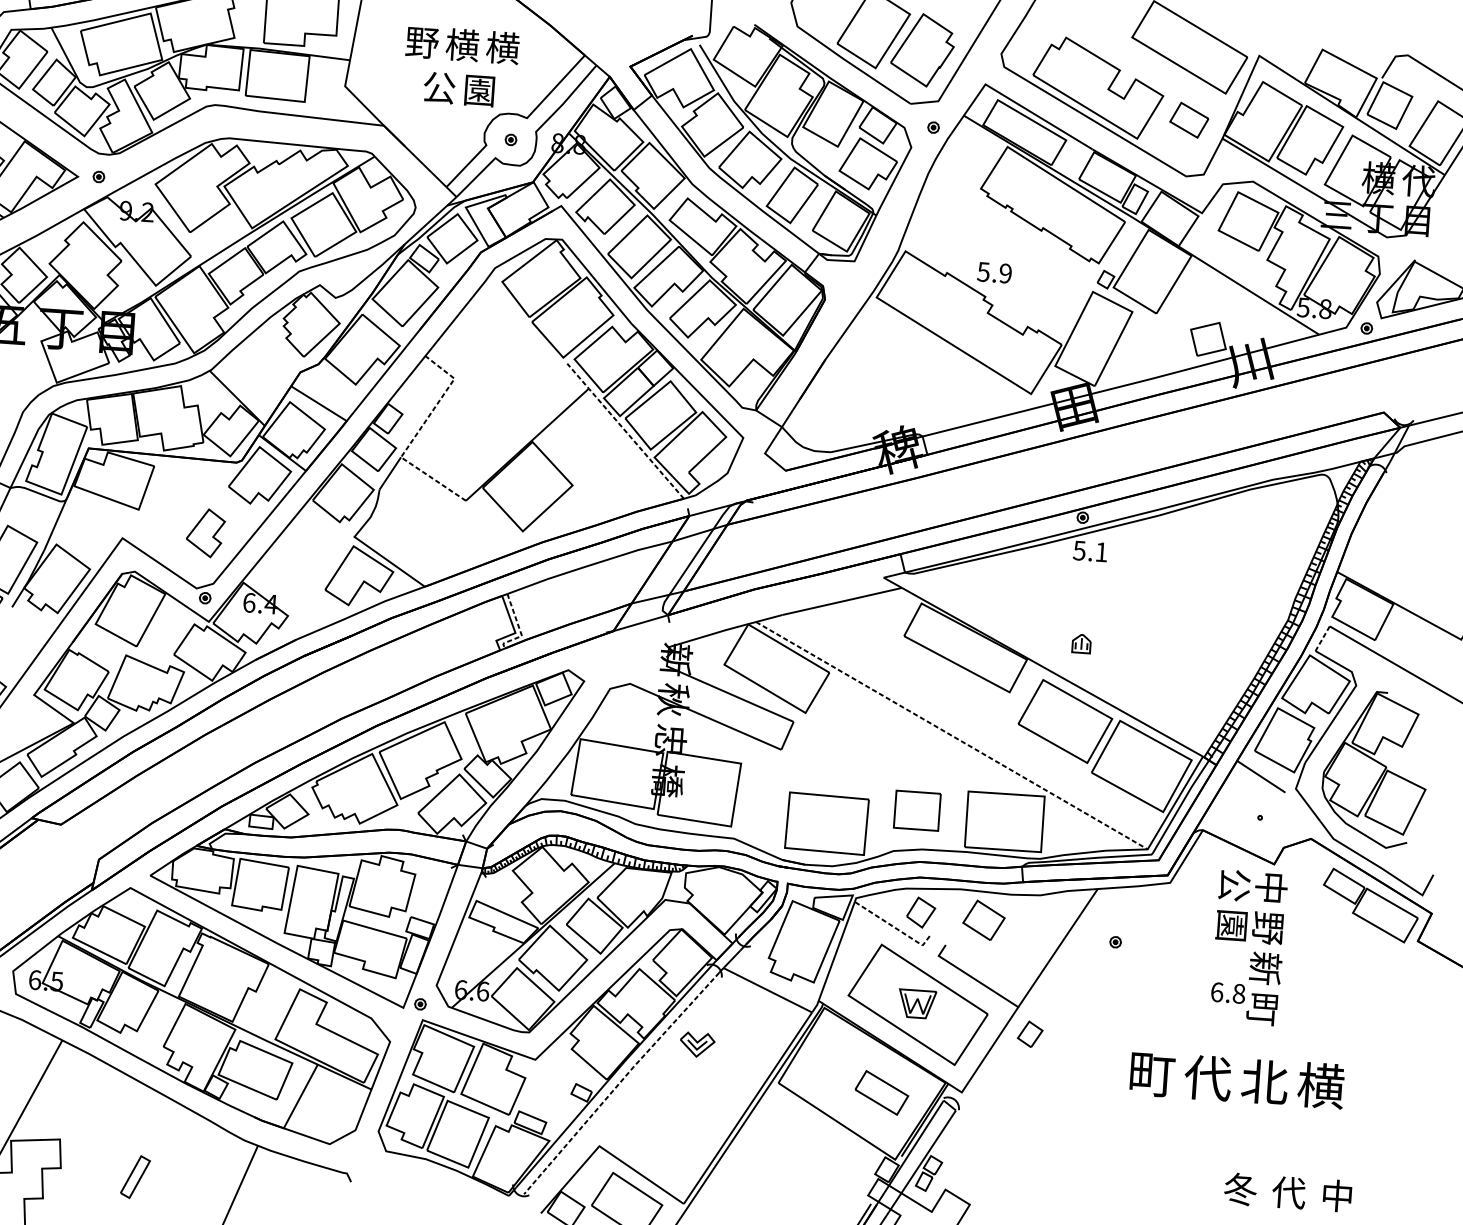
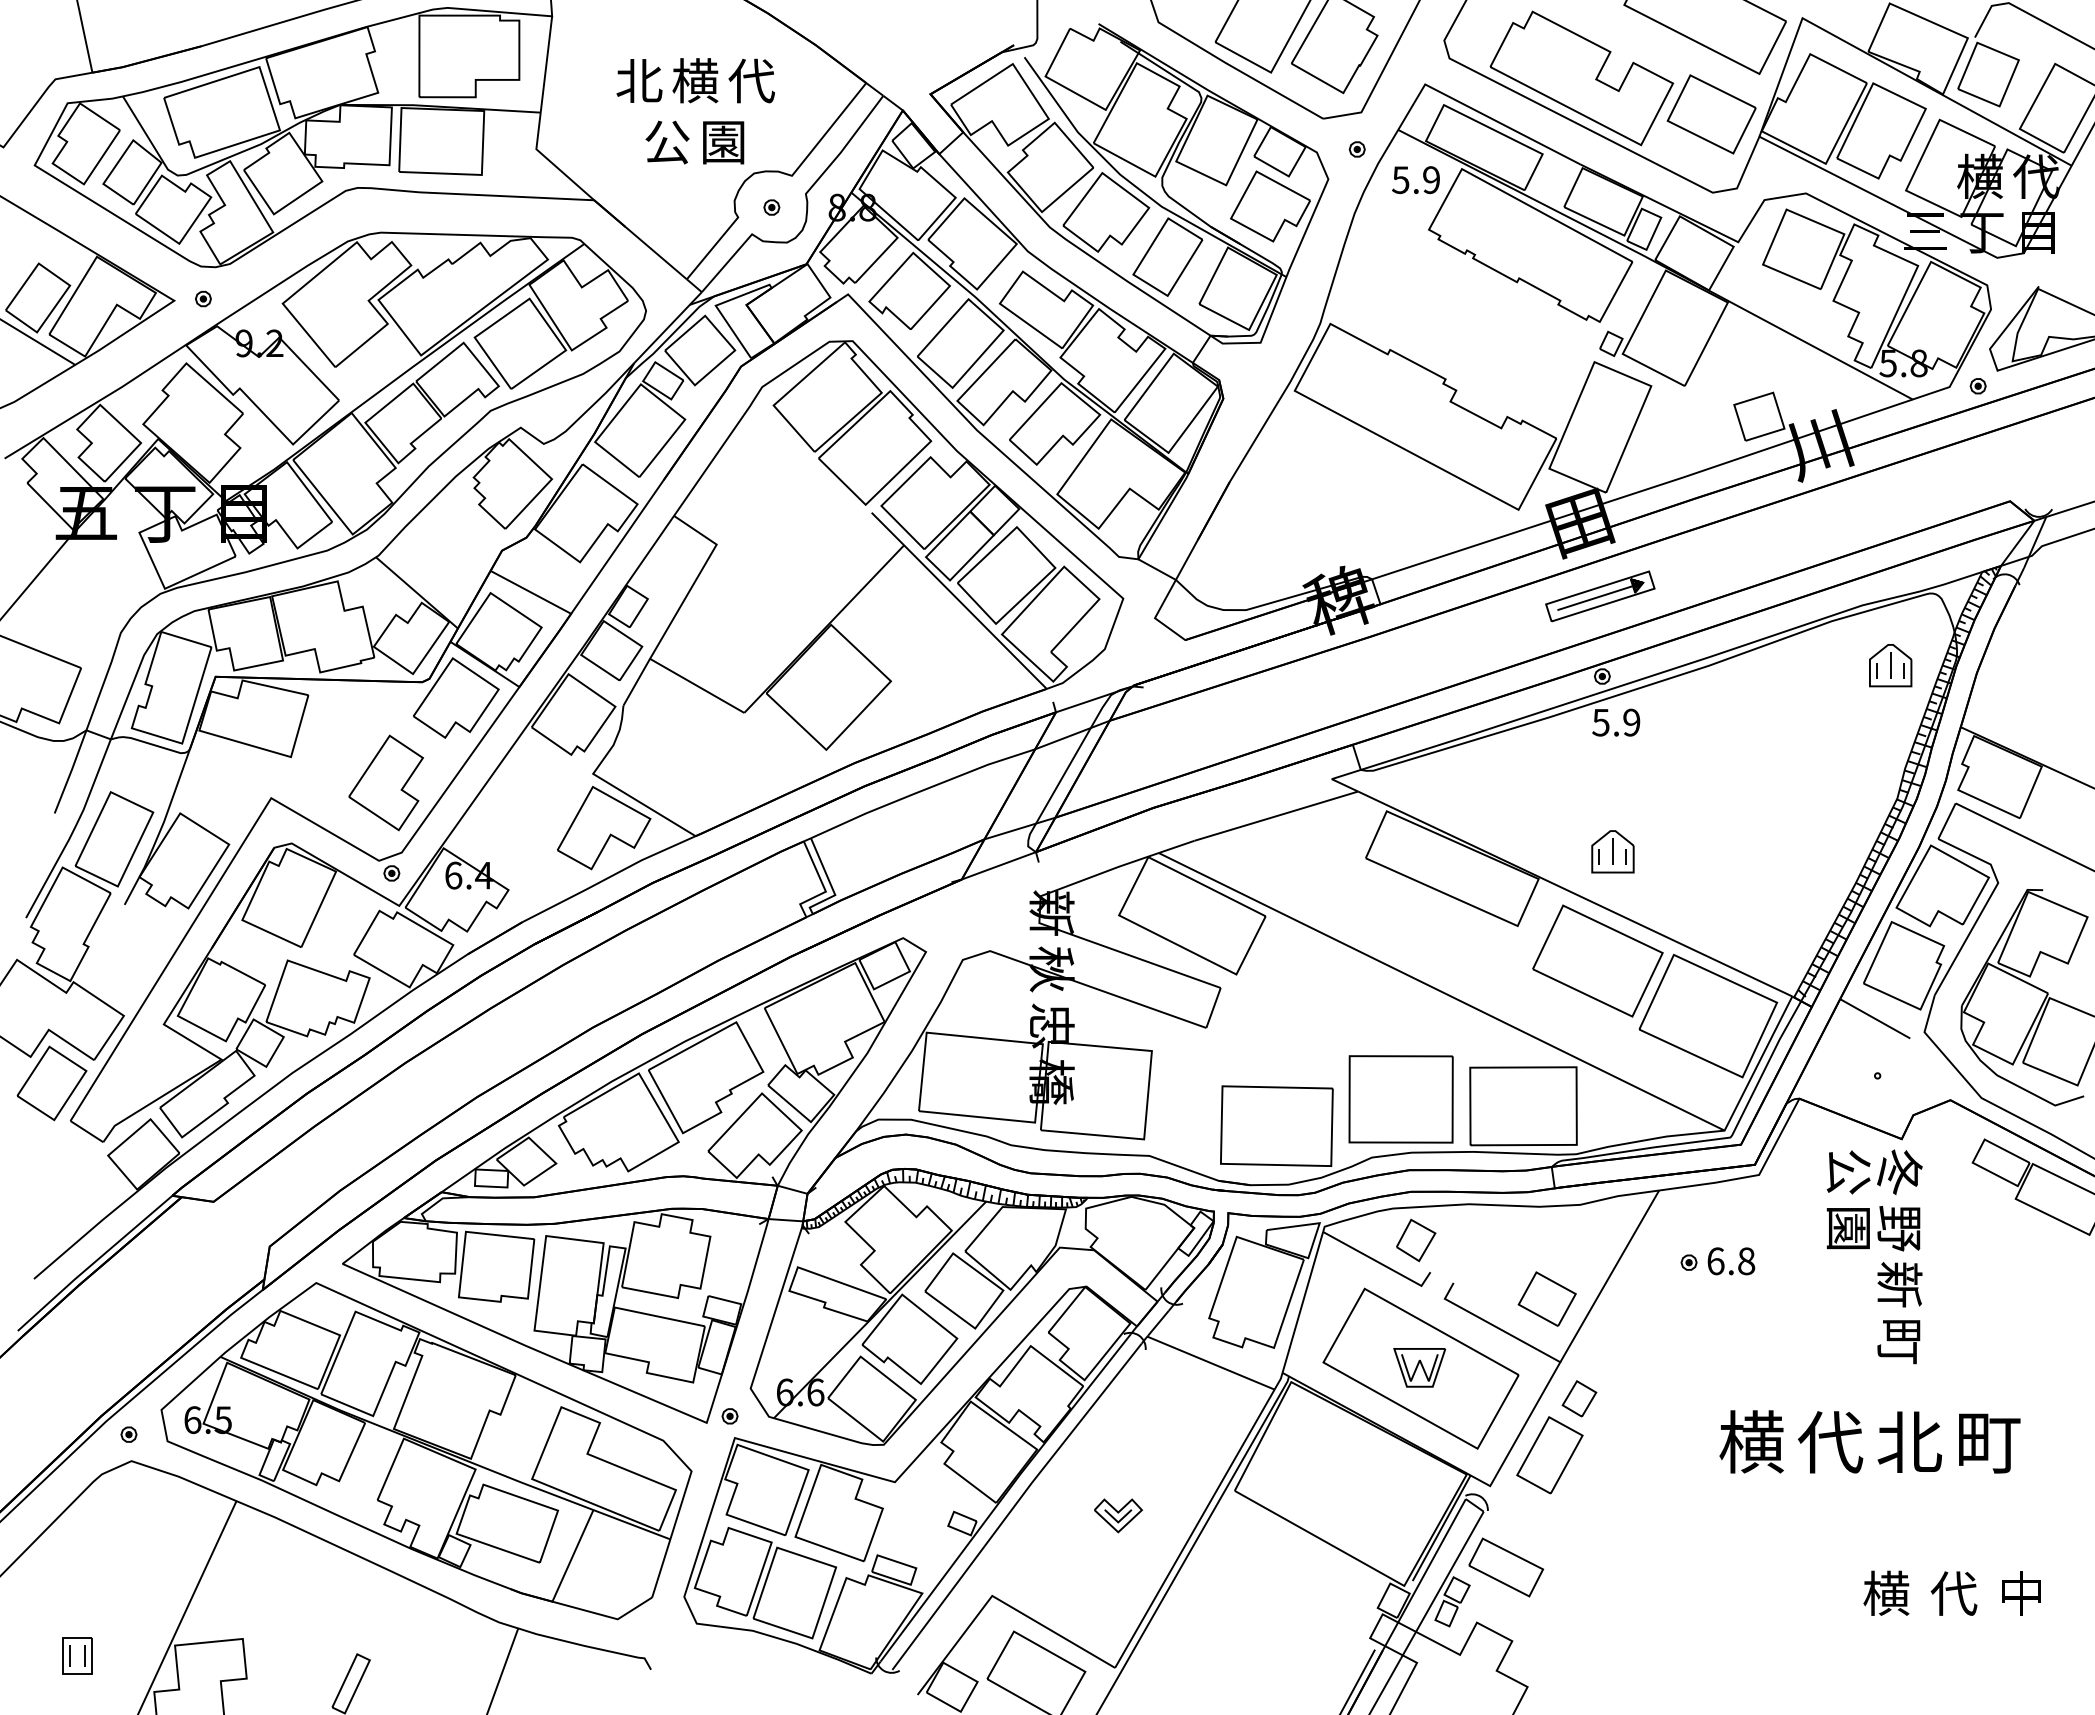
text: (422, 42) -> (639, 81), 野 -> 北
text: (502, 47) -> (751, 80), 横 -> 代
part: (1189, 120) -> (1711, 114), size x1.67
text: (994, 272) -> (1415, 179), moved
line: (625, 430) -> (958, 600), dashed -> solid
line: (416, 435) -> (669, 626), dashed -> solid
part: (1085, 460) -> (1600, 596), added
part: (1289, 524) -> (1890, 665), added
part: (205, 532) -> (385, 782), size x1.43
text: (1101, 552) -> (1631, 722), 5.1 -> 5.9
line: (519, 628) -> (830, 885), dashed -> solid
line: (1322, 638) -> (1947, 821), dashed -> solid
part: (1081, 643) -> (1612, 851), size x1.67
line: (952, 736) -> (1442, 992), dashed -> solid
part: (916, 810) -> (1400, 1099), size x1.67
text: (1270, 888) -> (1899, 1172), 中 -> 冬
part: (983, 919) -> (1546, 1298), moved
line: (893, 927) -> (1379, 1263), dashed -> solid
text: (1228, 993) -> (1731, 1261), moved
part: (697, 1044) -> (1118, 1515), moved
part: (1005, 1073) -> (1549, 1455), added
text: (1151, 1073) -> (1751, 1441), 町 -> 横
line: (620, 1082) -> (1015, 1505), dashed -> solid
text: (1321, 1085) -> (1988, 1441), 横 -> 町
part: (882, 1092) -> (1506, 1567), moved
text: (1240, 1189) -> (1886, 1593), 冬 -> 横

